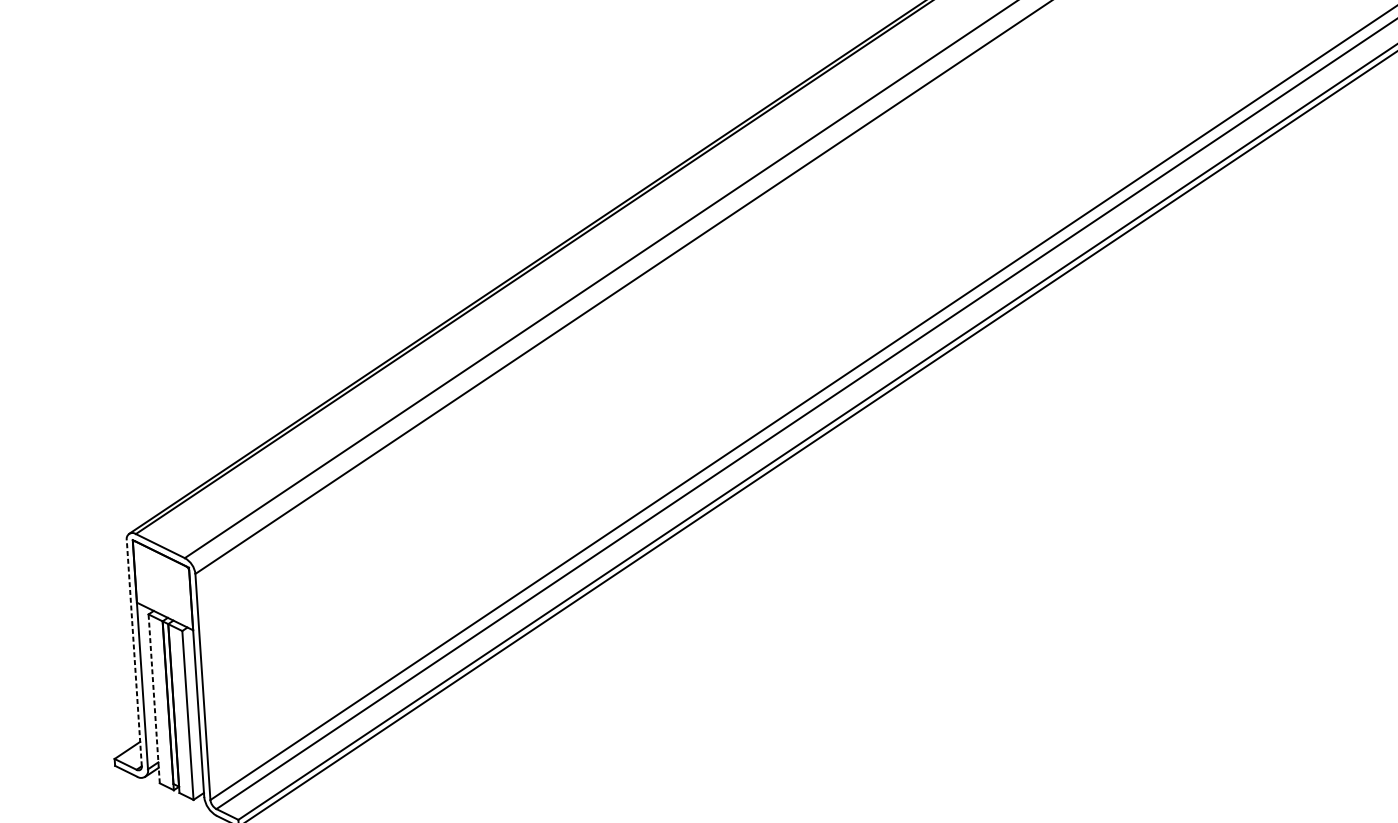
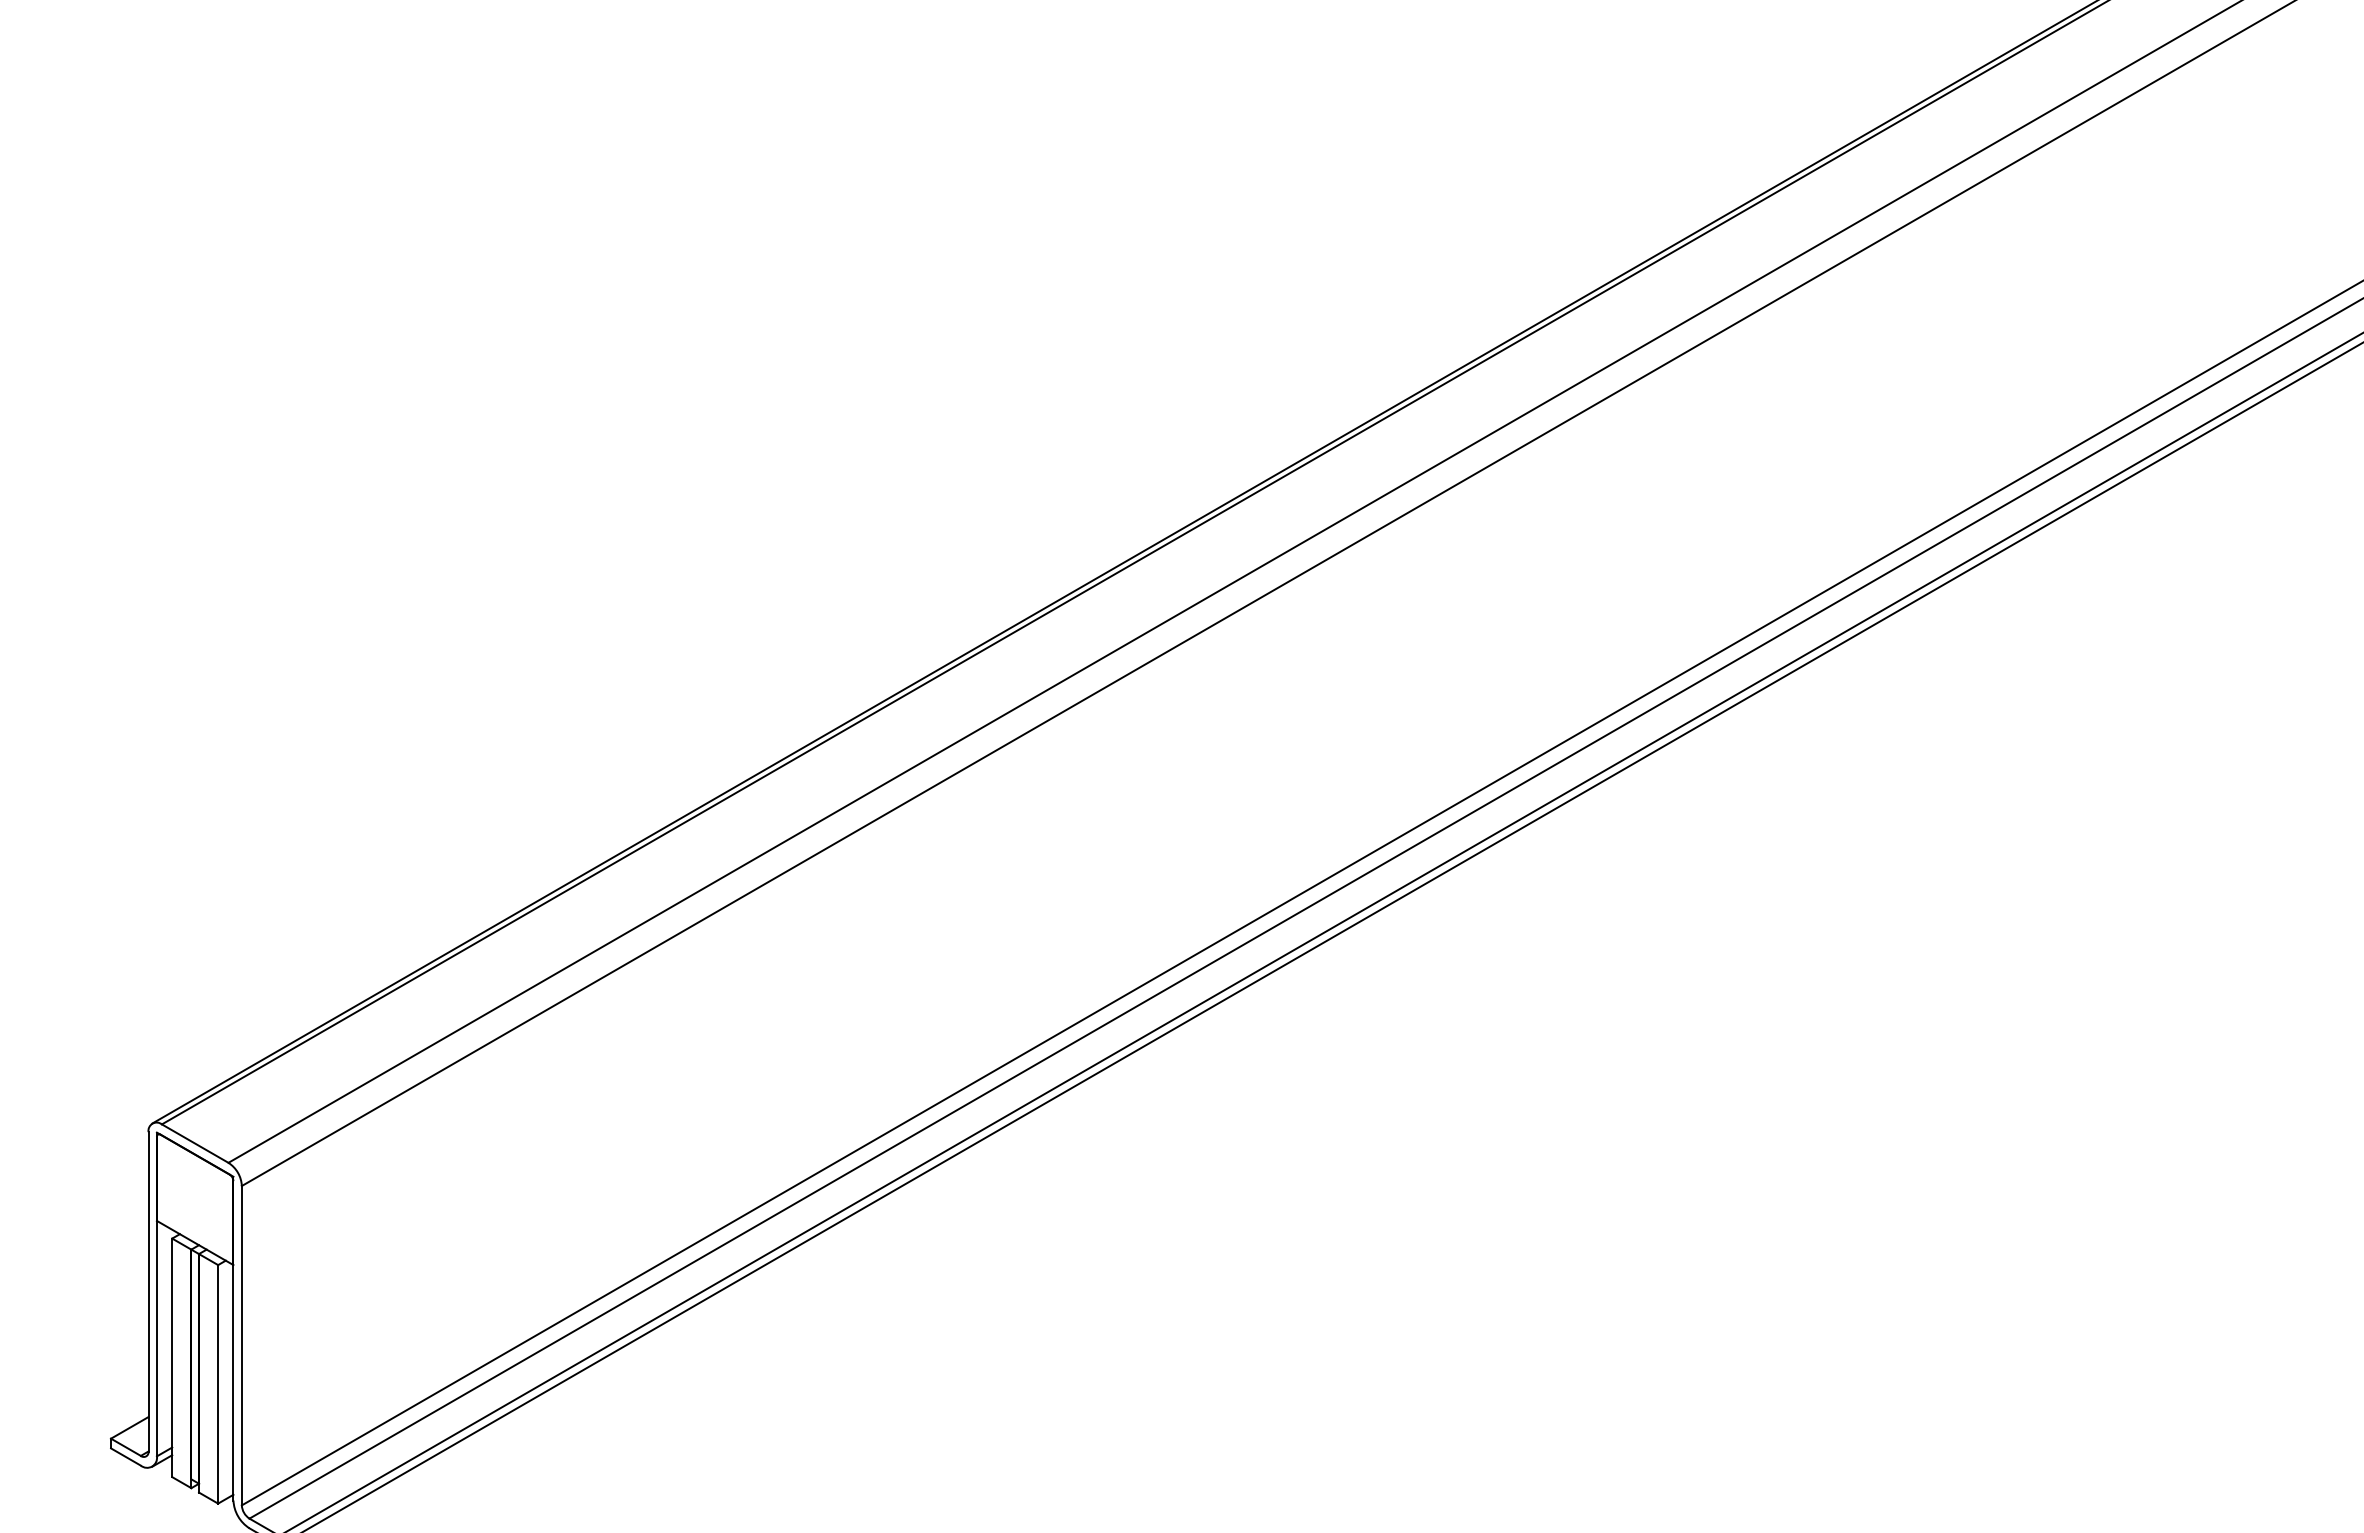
line: (134, 653) -> (148, 1291), dashed -> solid
line: (154, 698) -> (172, 1357), dashed -> solid

